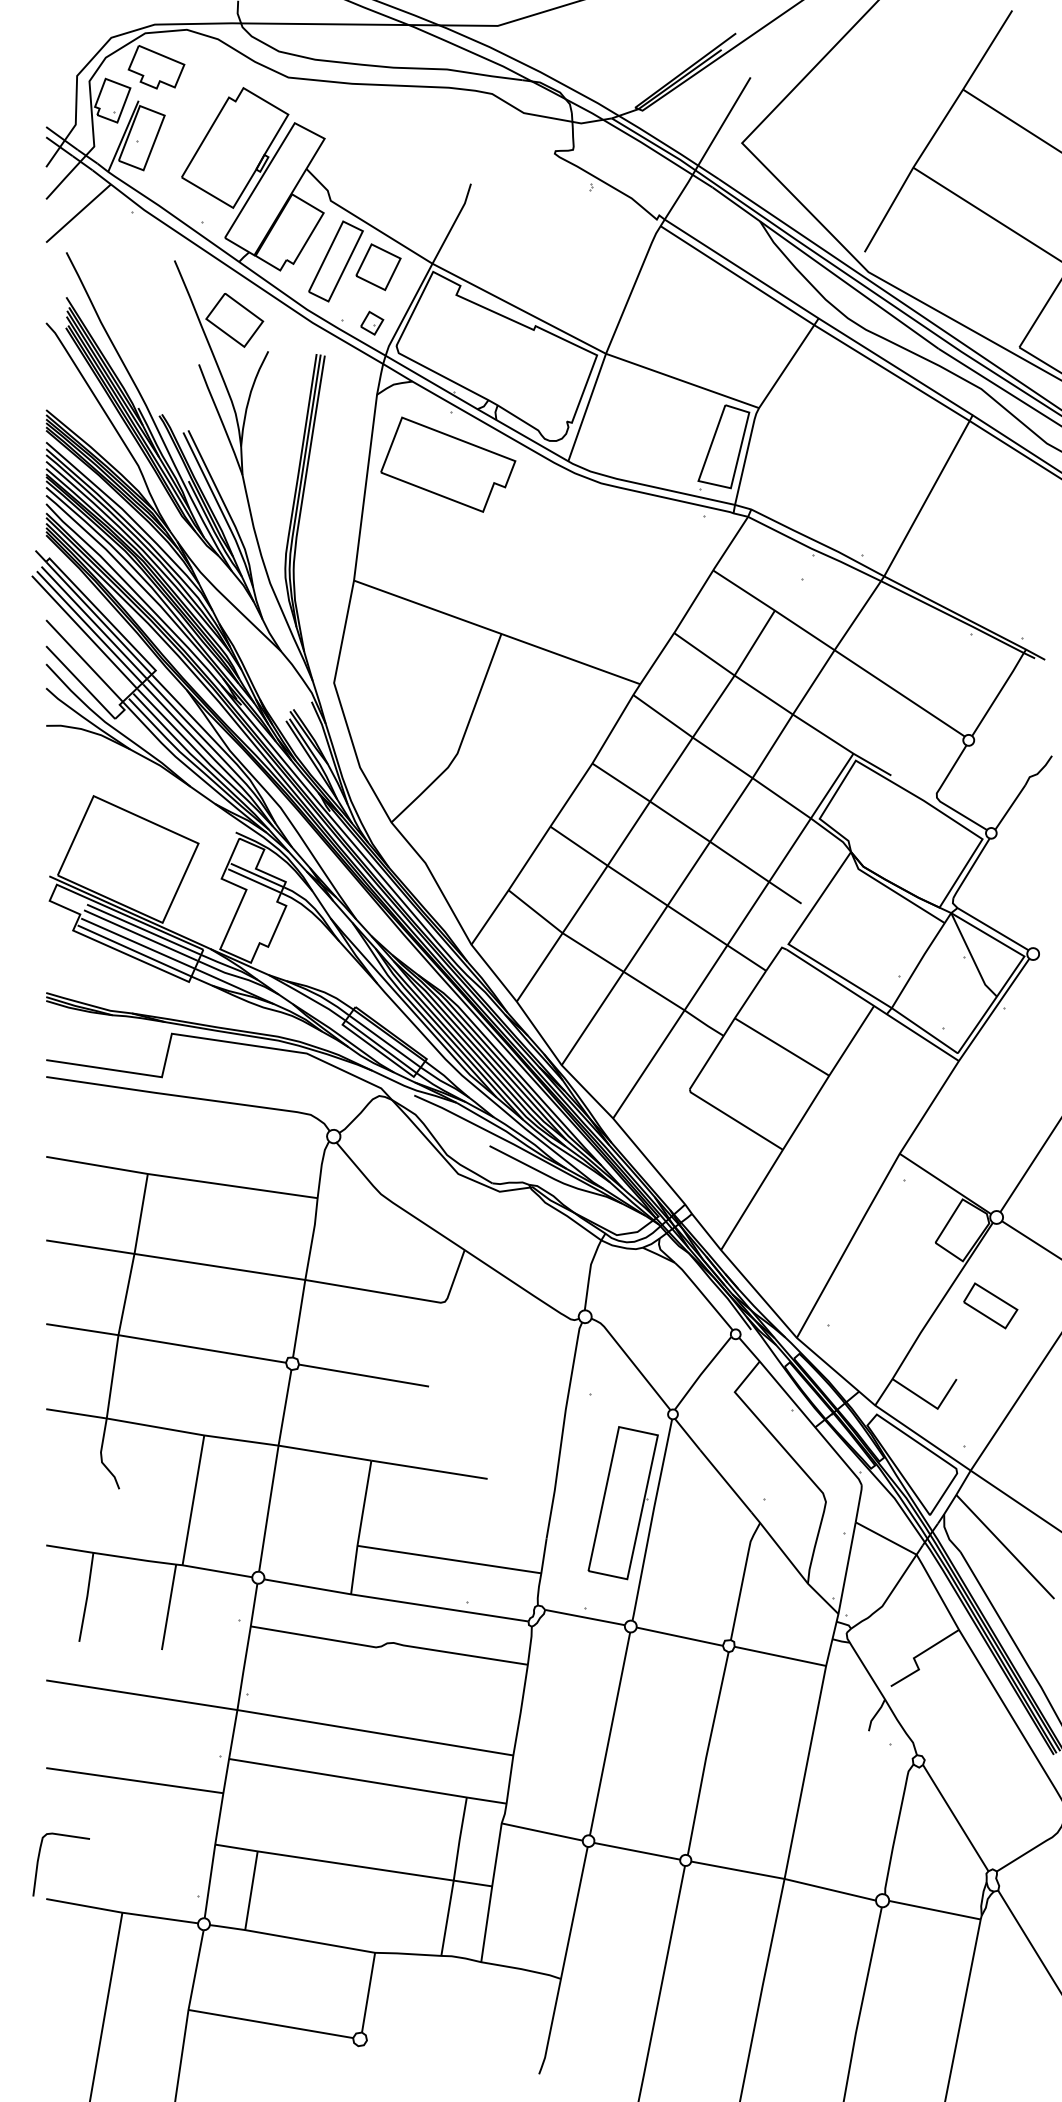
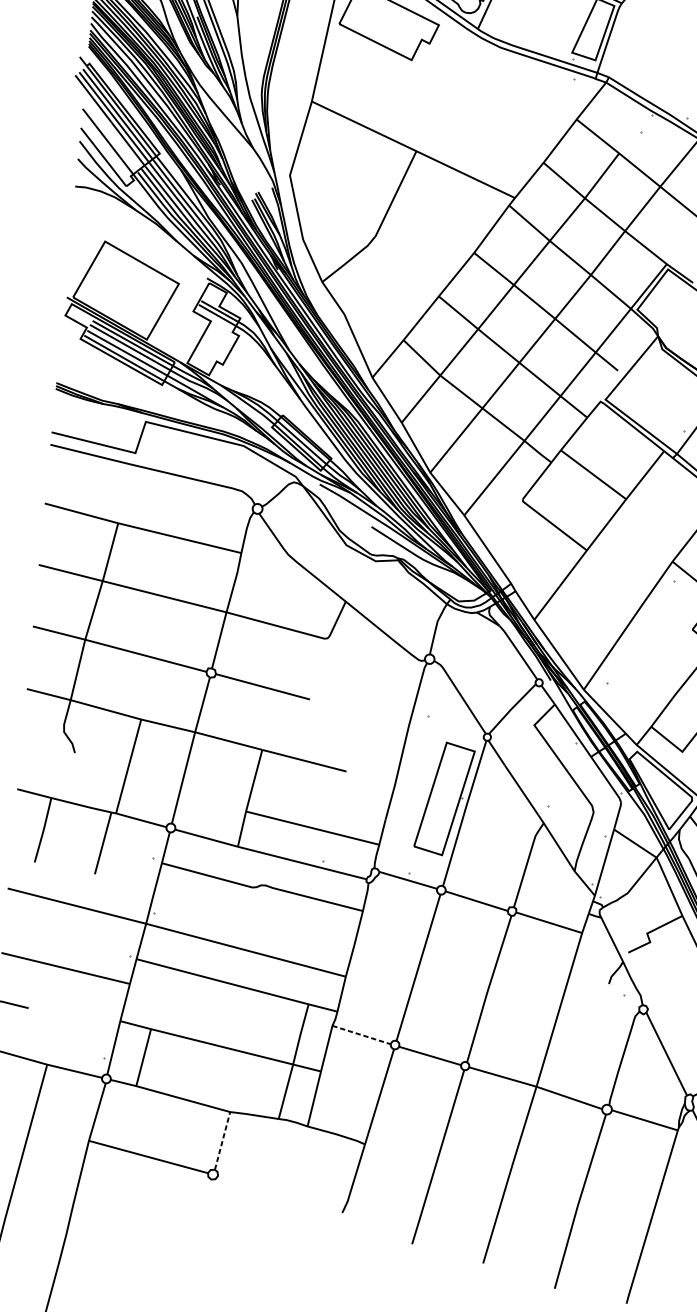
line: (542, 1832) -> (361, 1035), solid -> dashed
line: (368, 1992) -> (222, 1140), solid -> dashed

